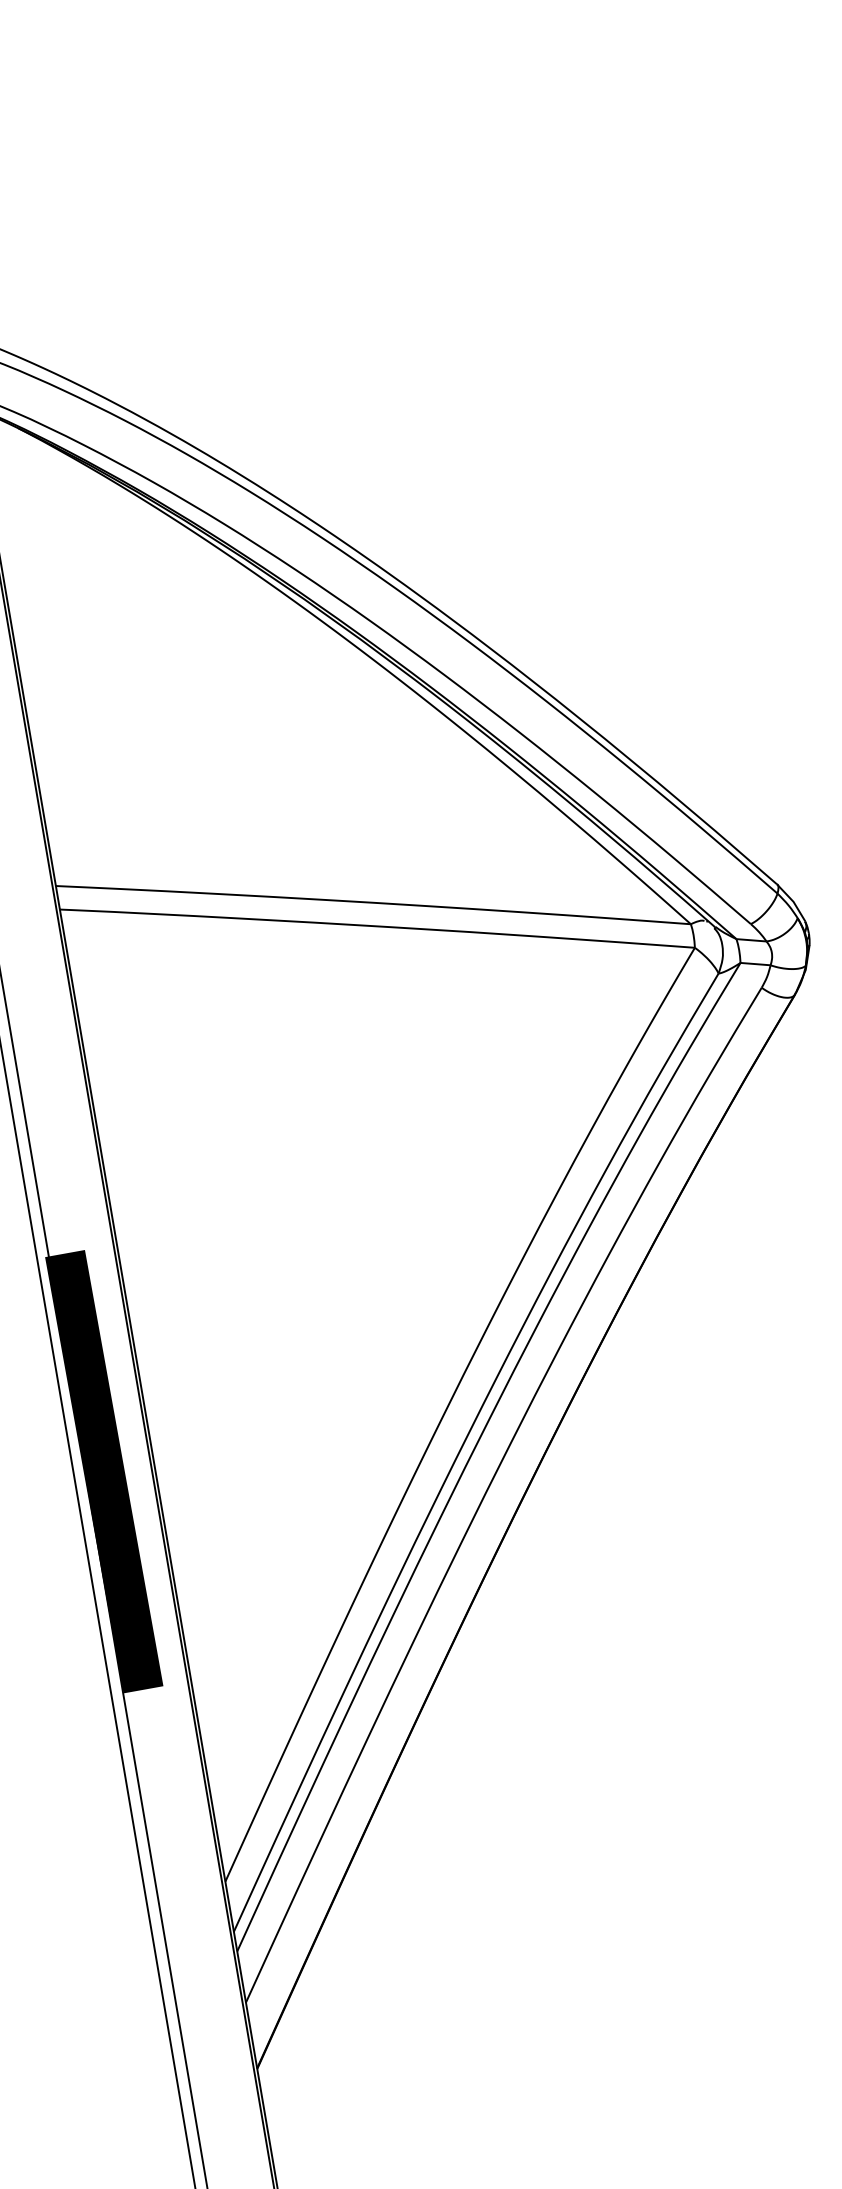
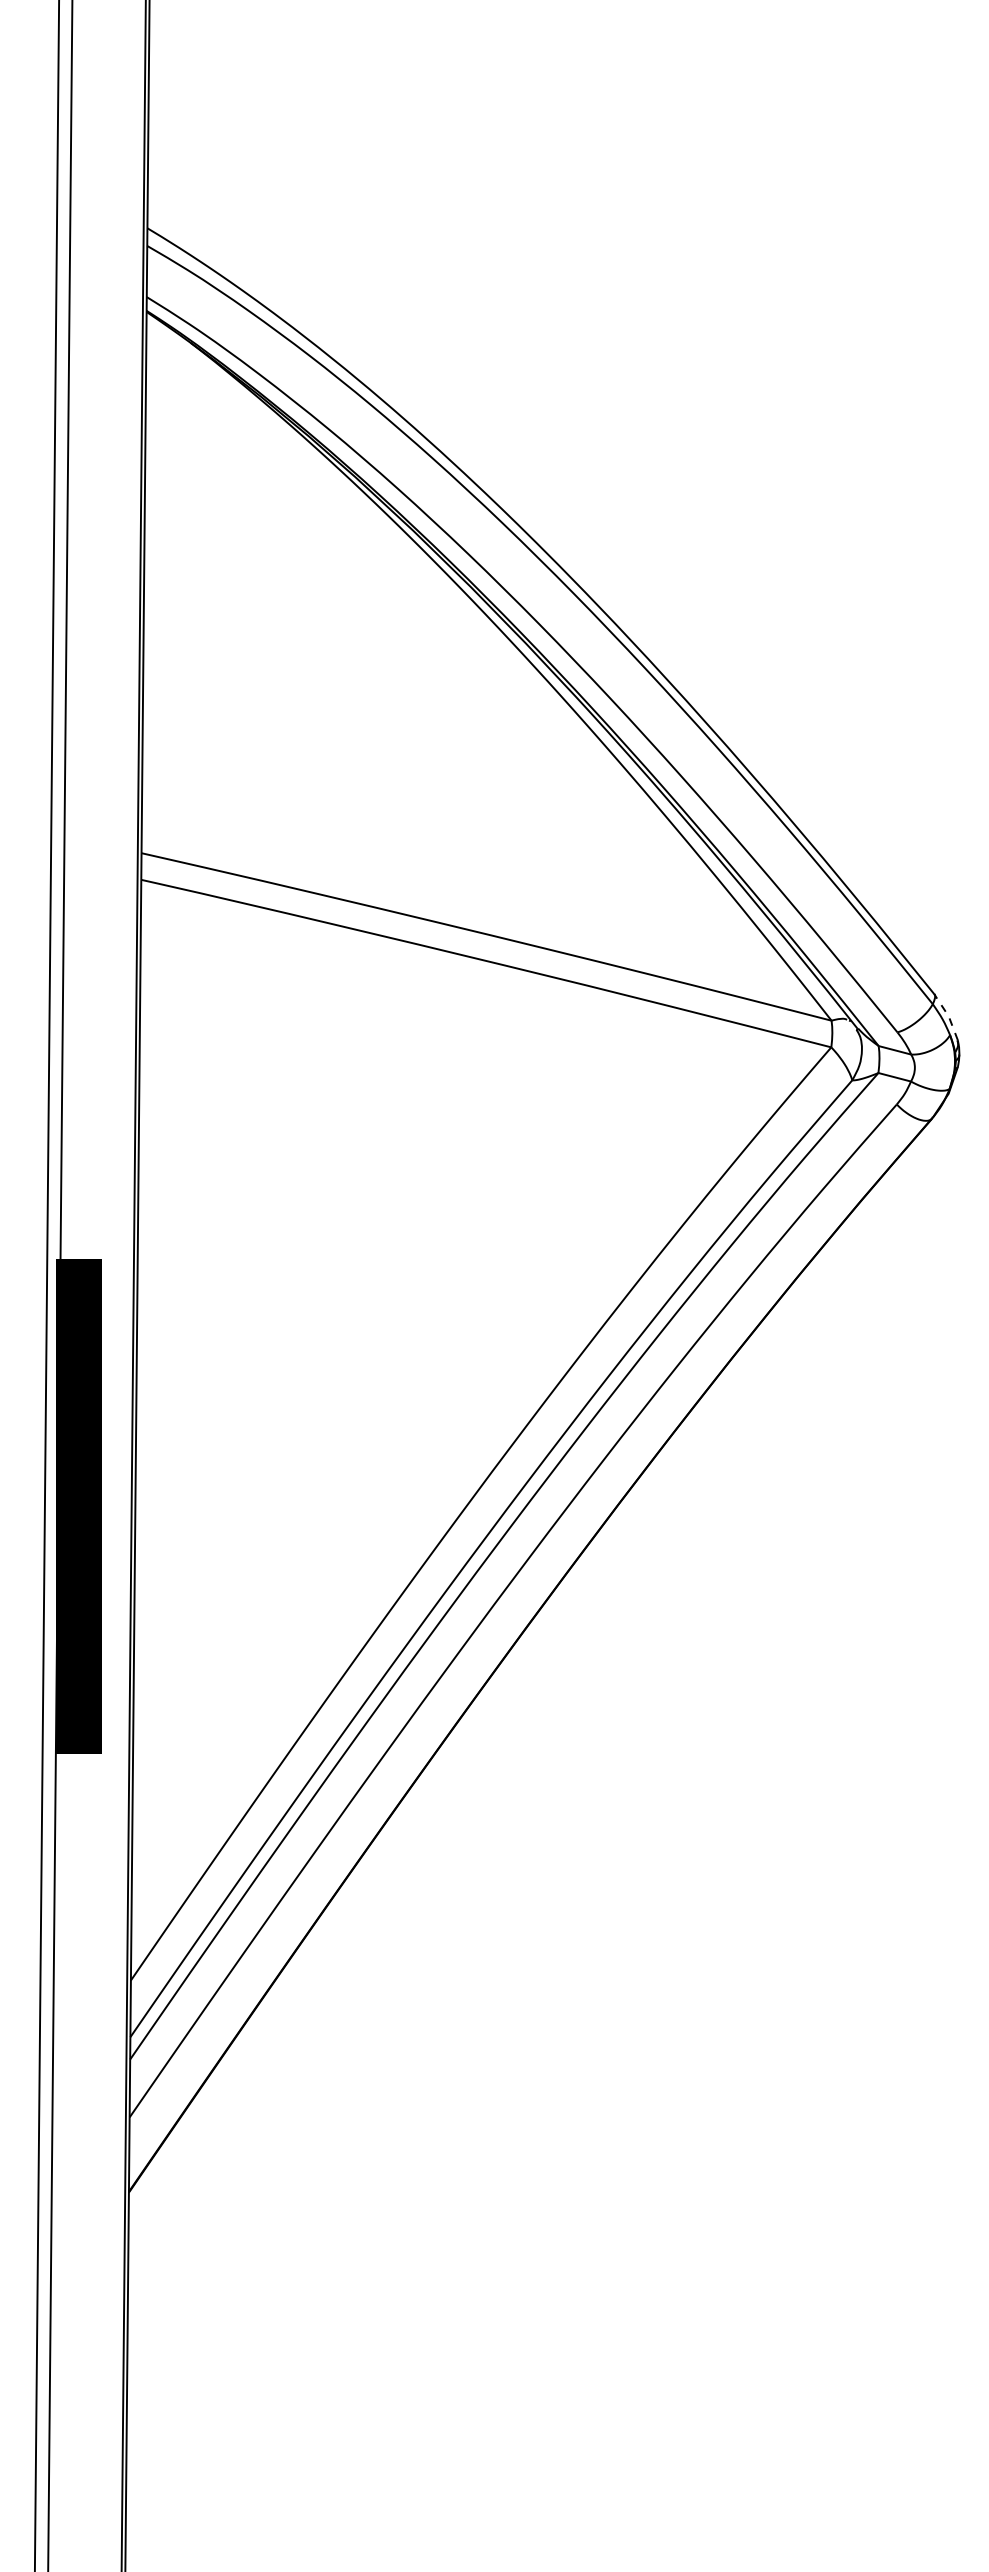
line: (793, 901) -> (948, 1016), solid -> dashed

